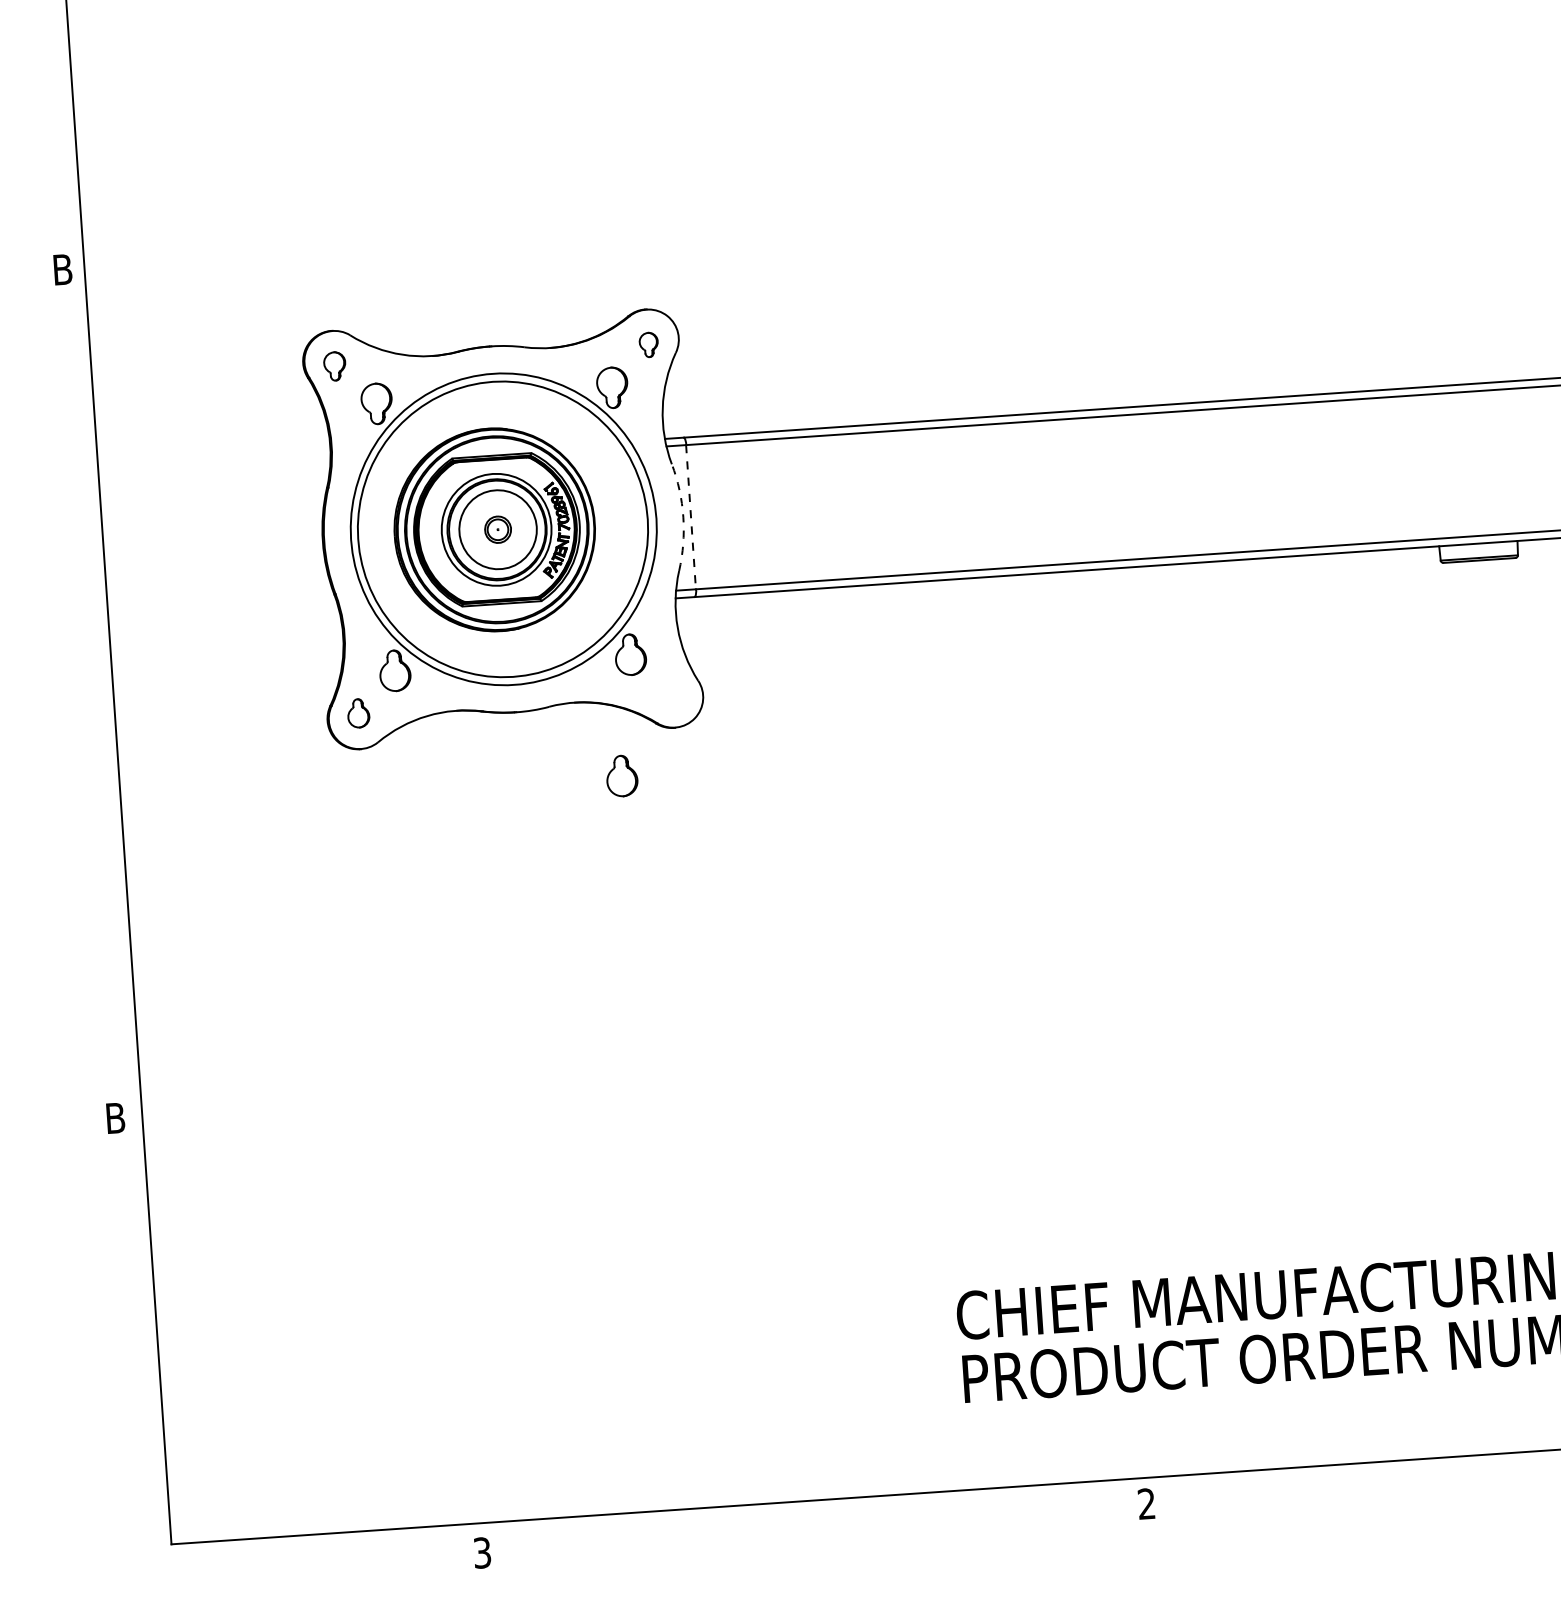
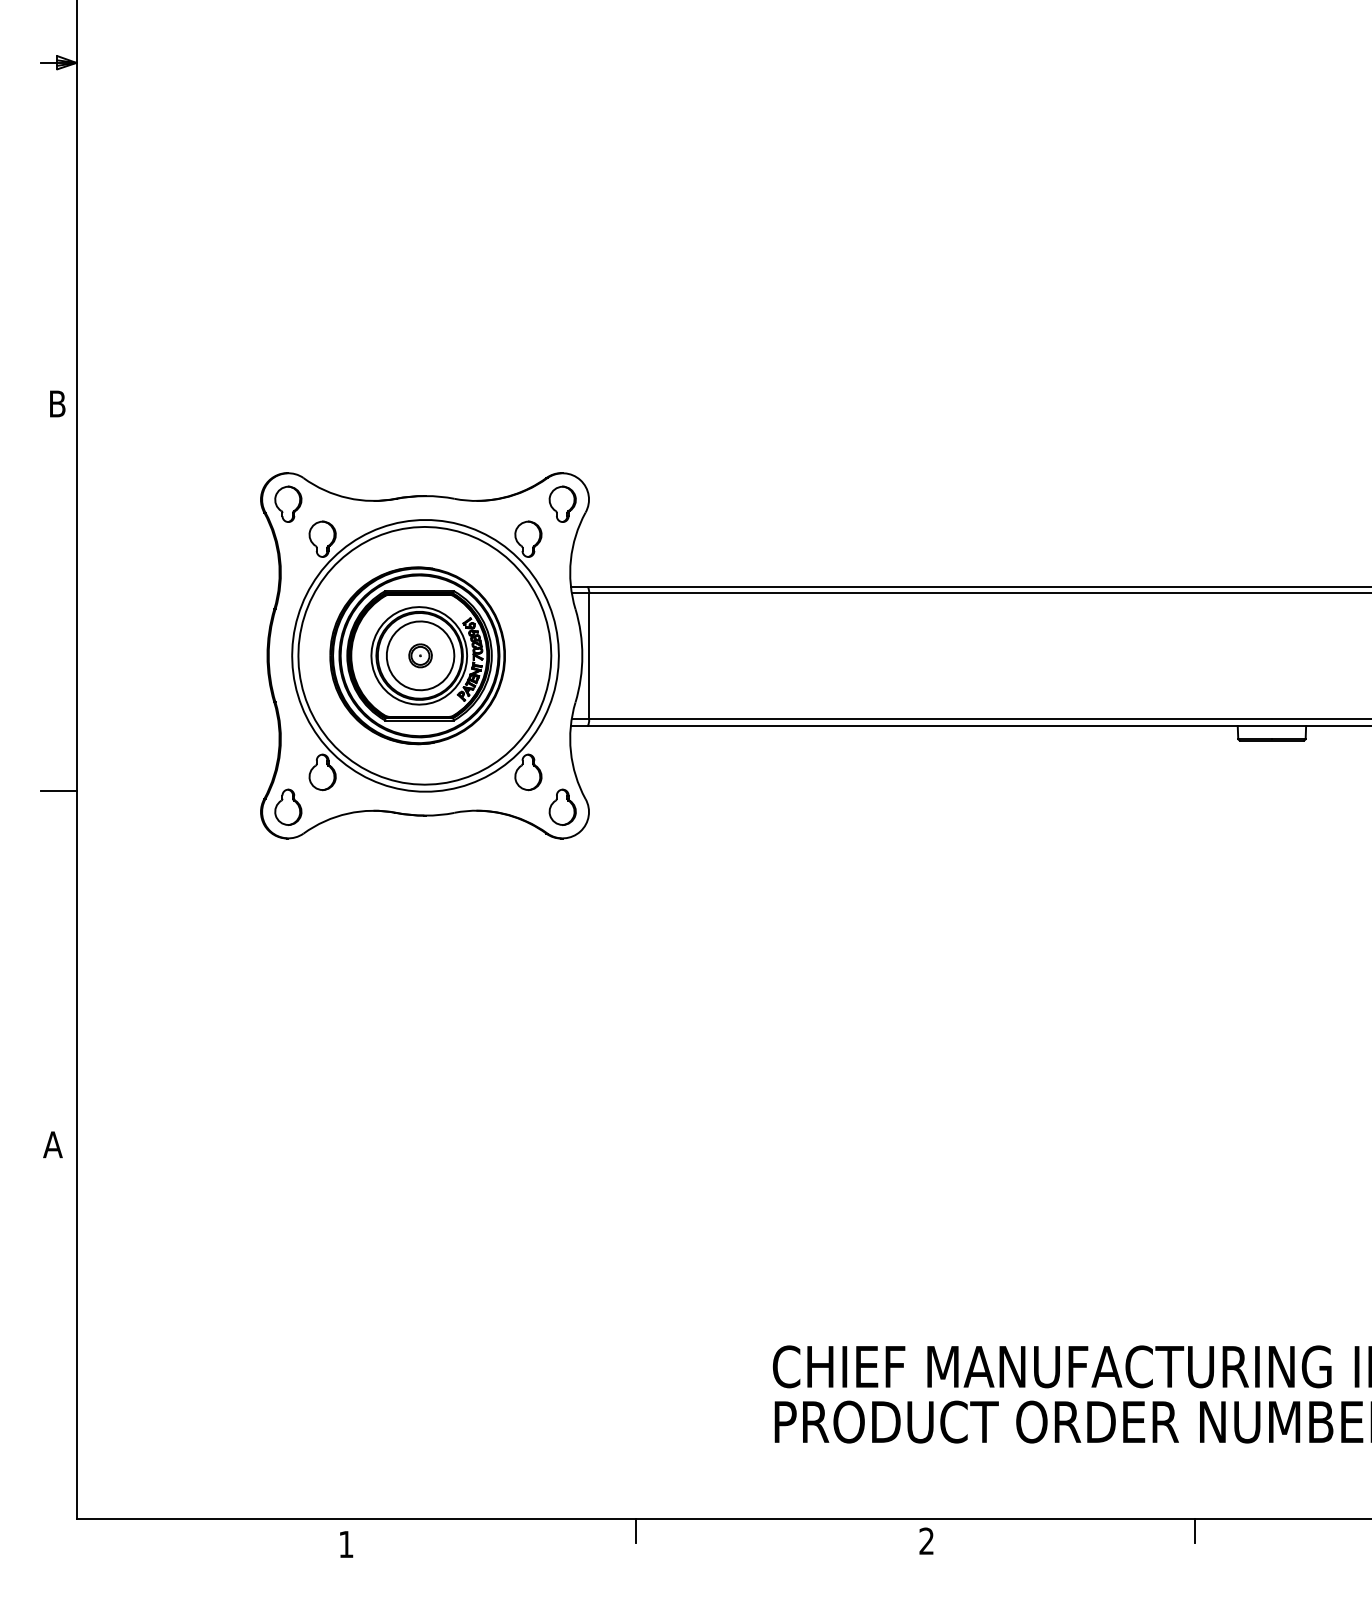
part: (648, 344) -> (562, 503), size x1.67
part: (335, 365) -> (288, 503), size x1.43
arc: (683, 516) -> (582, 655), dashed -> solid
line: (691, 517) -> (589, 656), dashed -> solid
line: (94, 712) -> (58, 790), added
part: (358, 712) -> (288, 806), size x1.43
part: (621, 775) -> (562, 806), moved
text: (114, 1117) -> (52, 1144), B -> A
line: (1452, 1470) -> (1194, 1530), added
line: (812, 1514) -> (635, 1530), added
text: (482, 1552) -> (346, 1544), 3 -> 1

